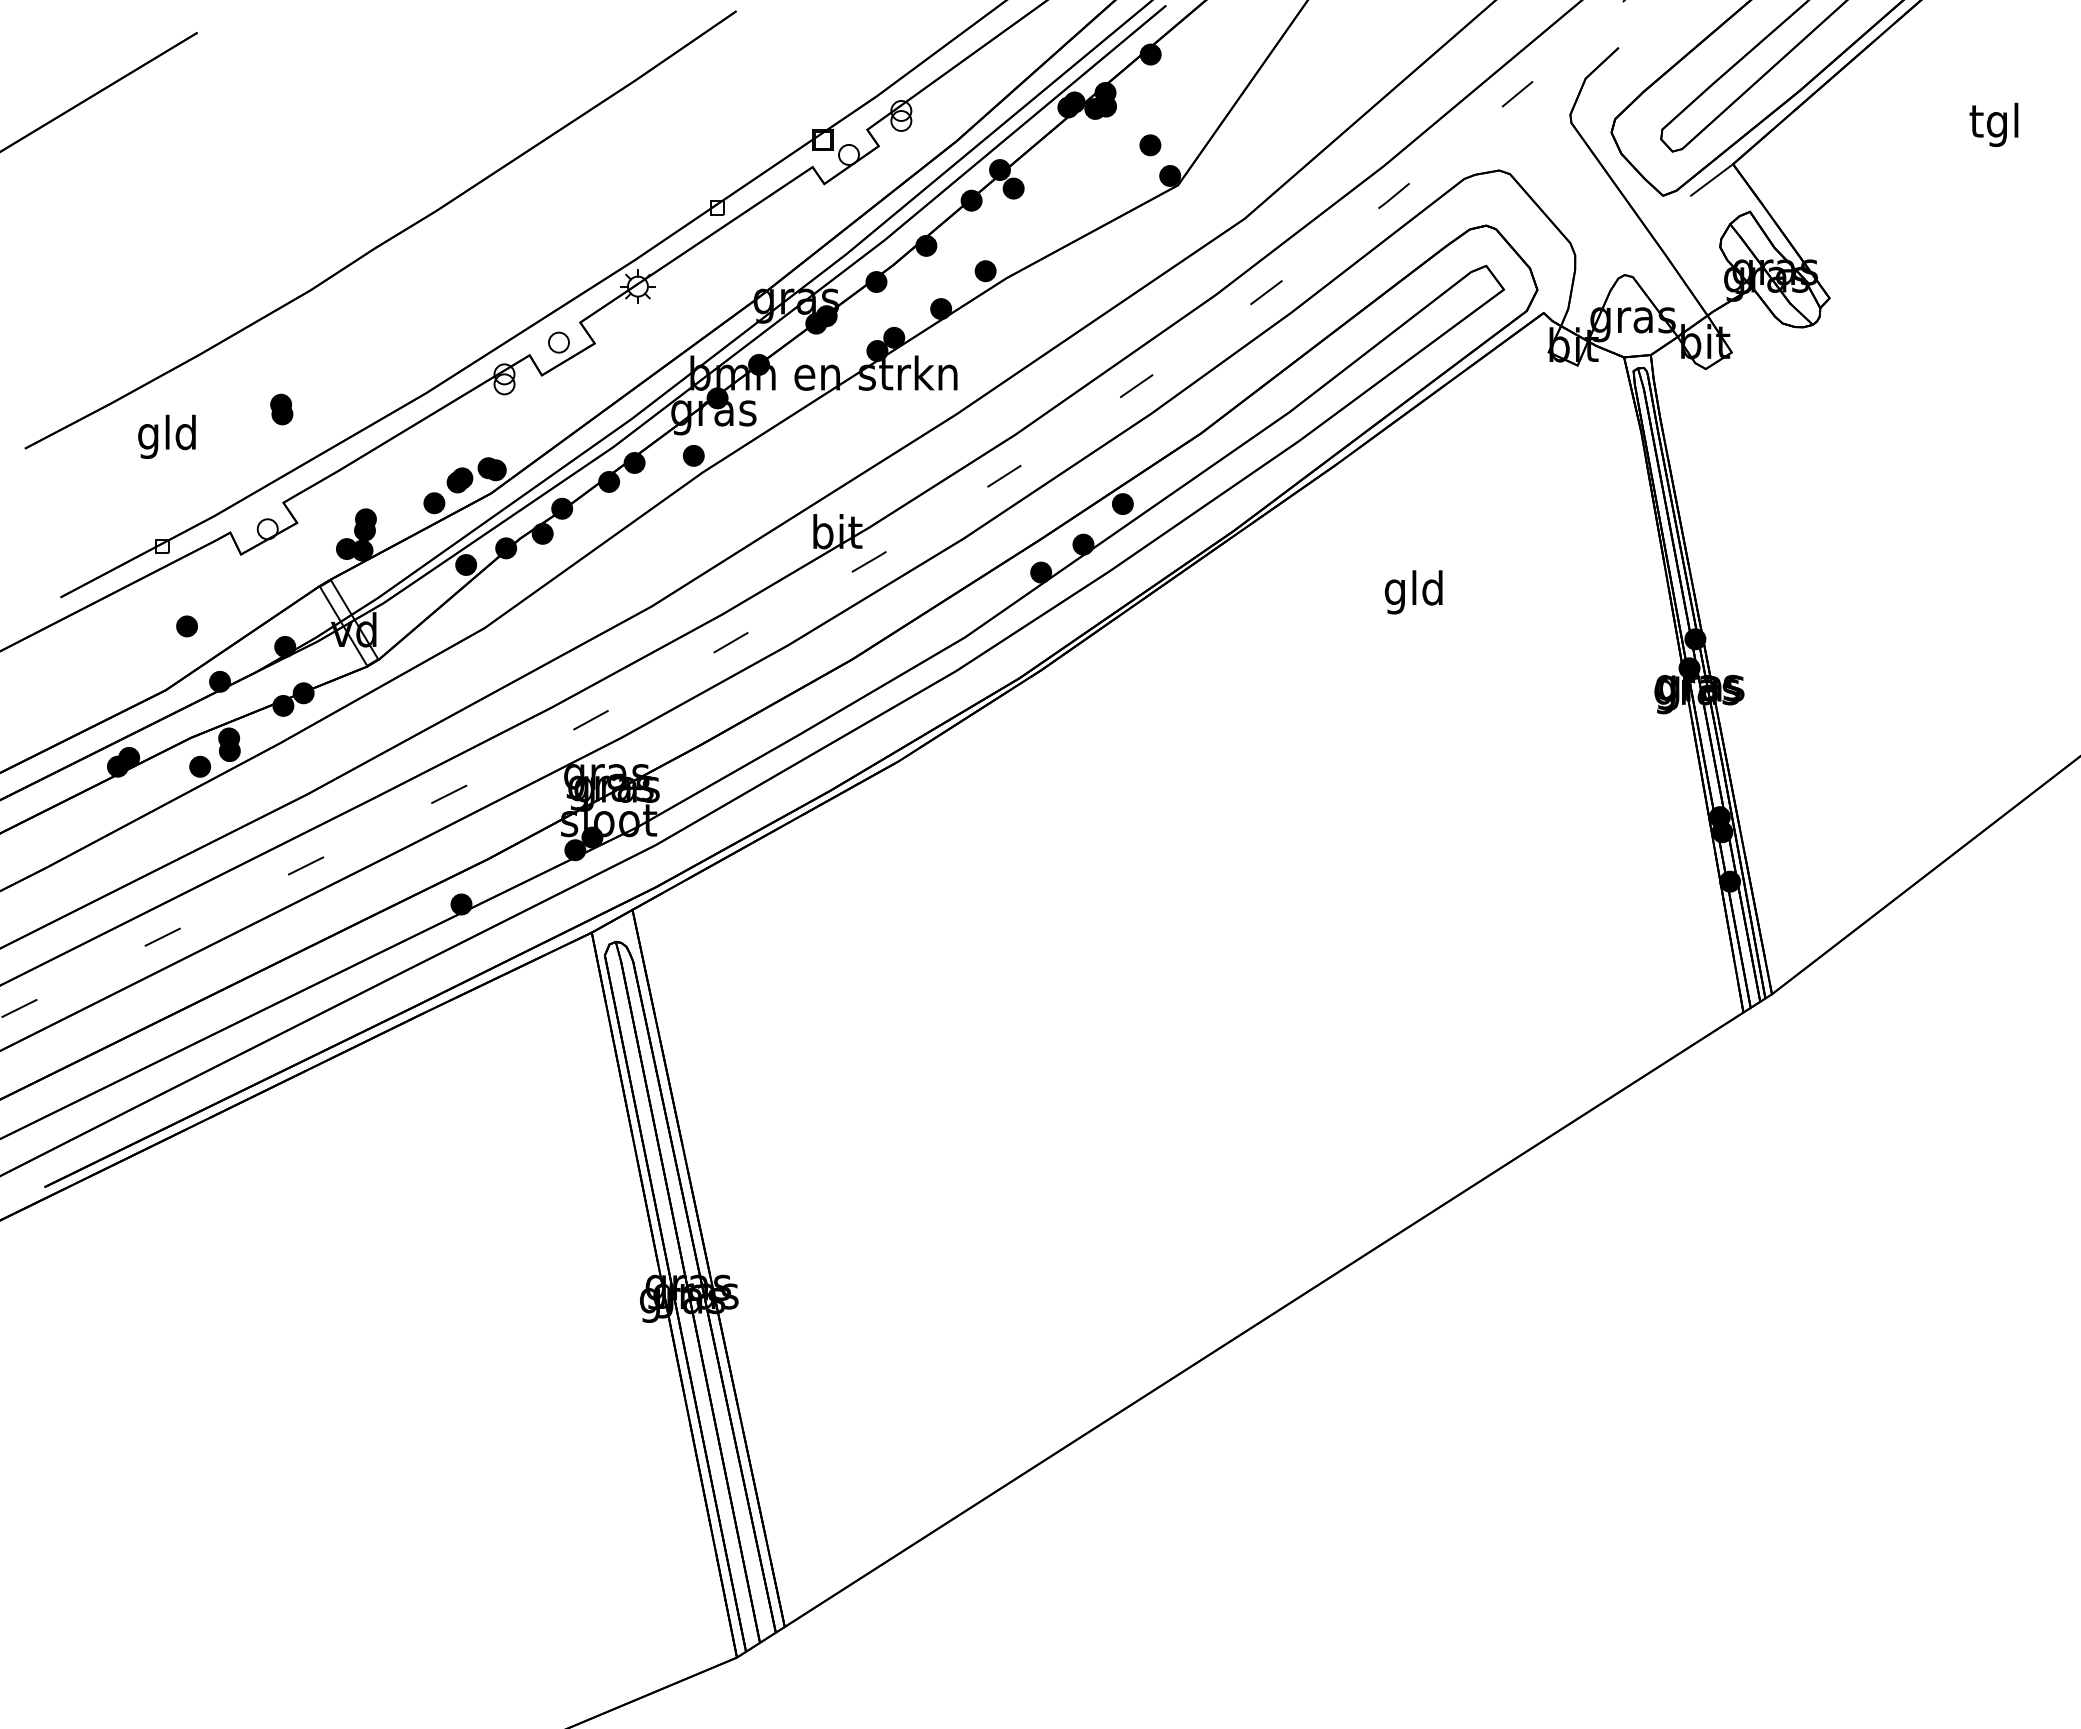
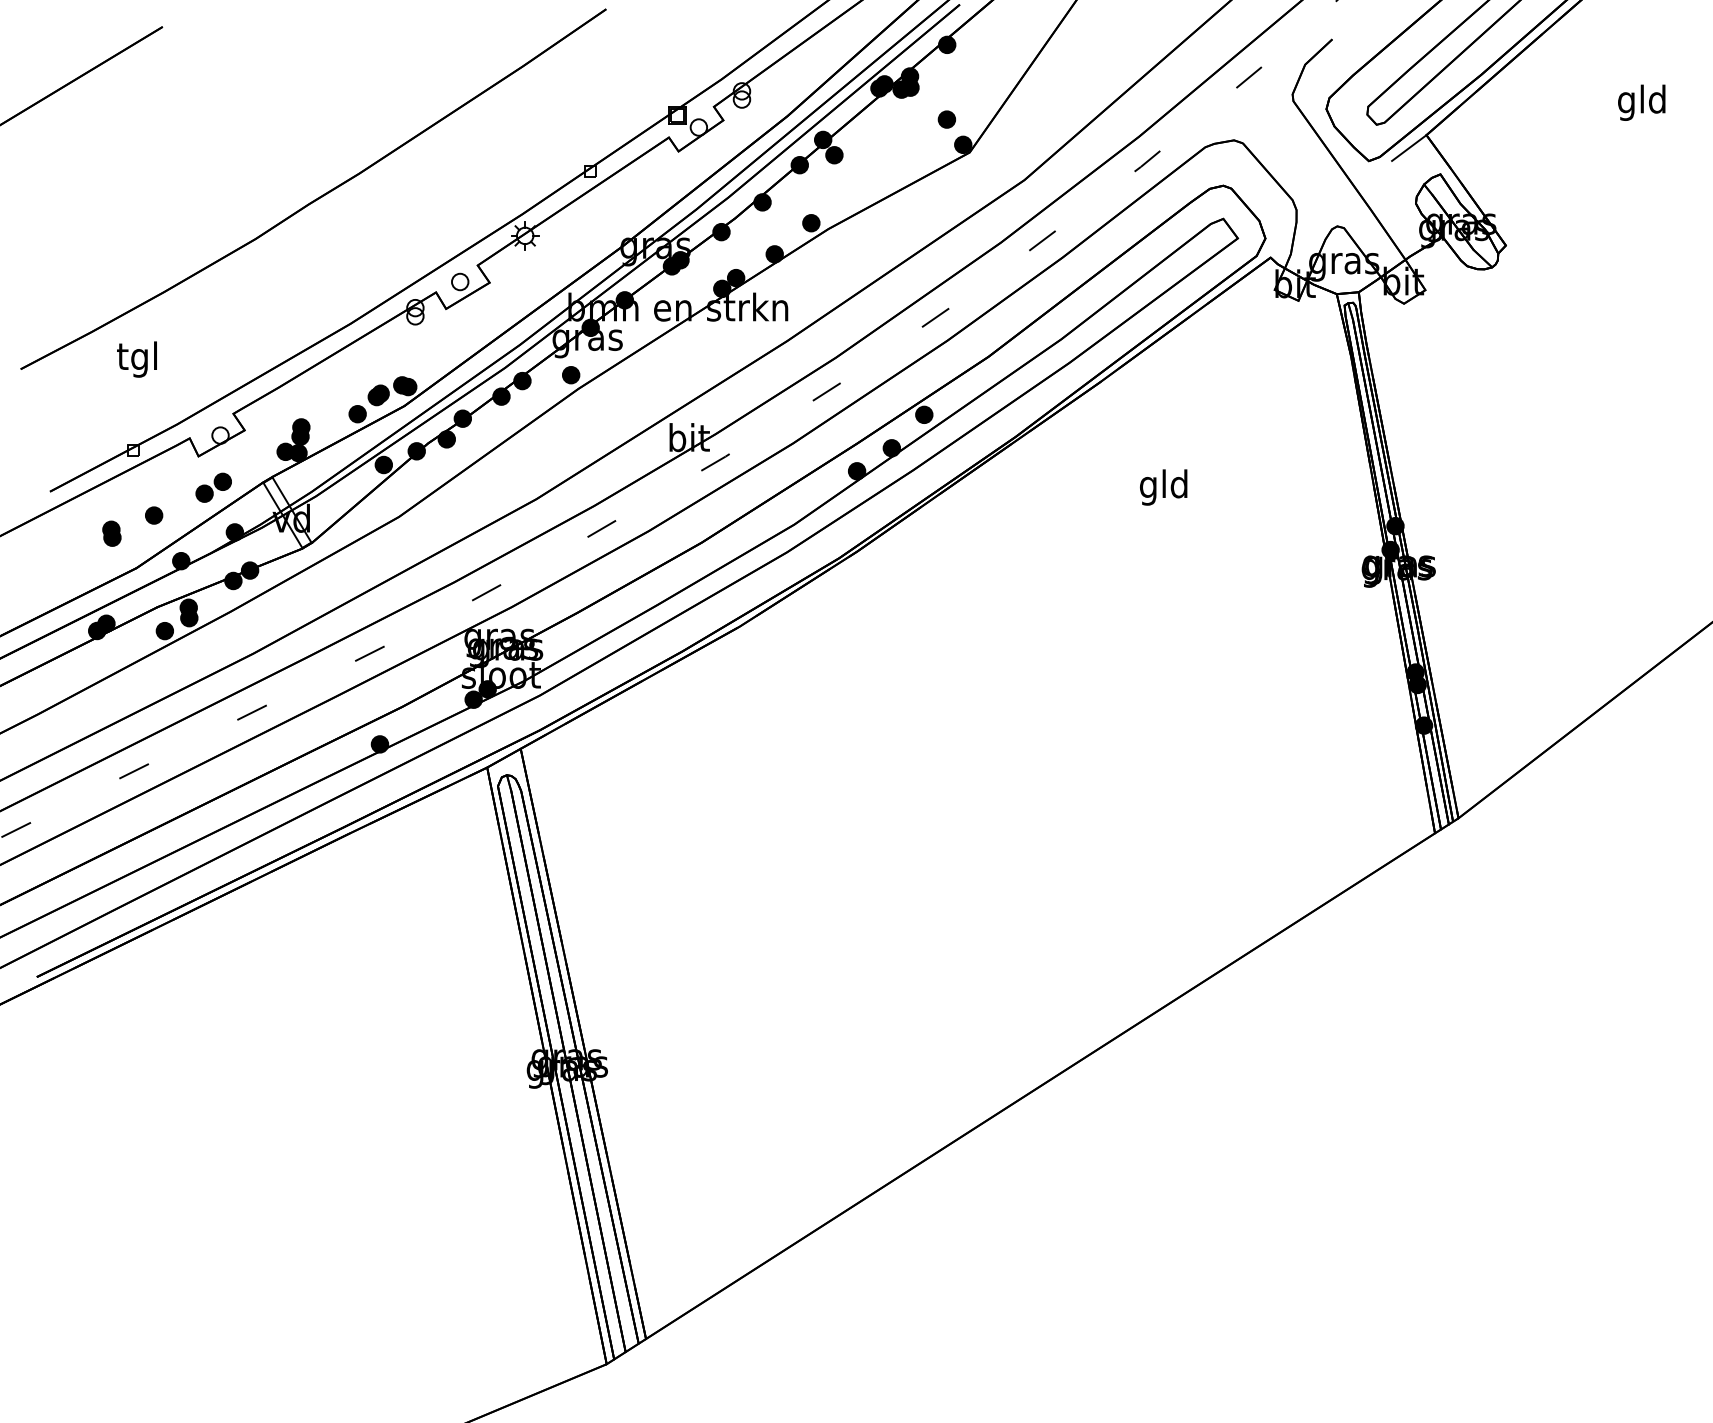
text: (1994, 124) -> (1641, 102), tgl -> gld
part: (281, 409) -> (111, 533), moved
text: (166, 436) -> (137, 359), gld -> tgl
part: (259, 592) -> (213, 487), added

